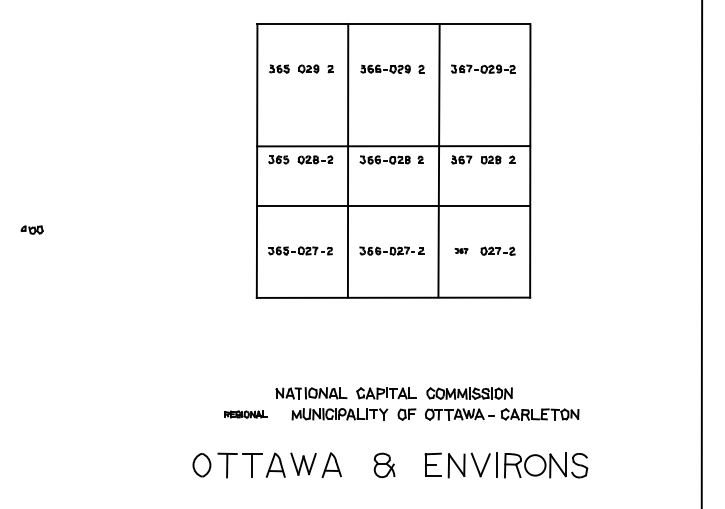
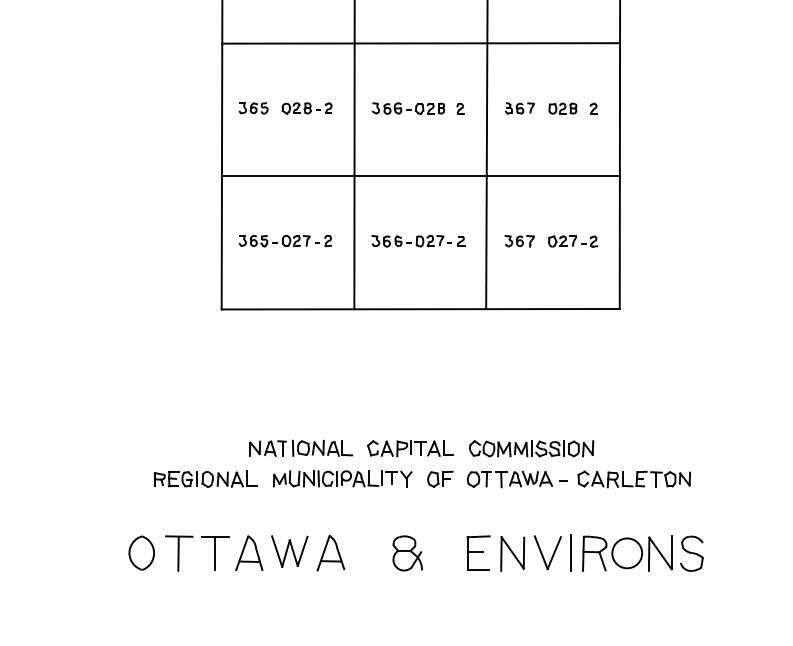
line: (393, 146) -> (420, 43), moved
part: (461, 250) -> (519, 240), size x1.67
part: (245, 414) -> (205, 479), size x1.67

